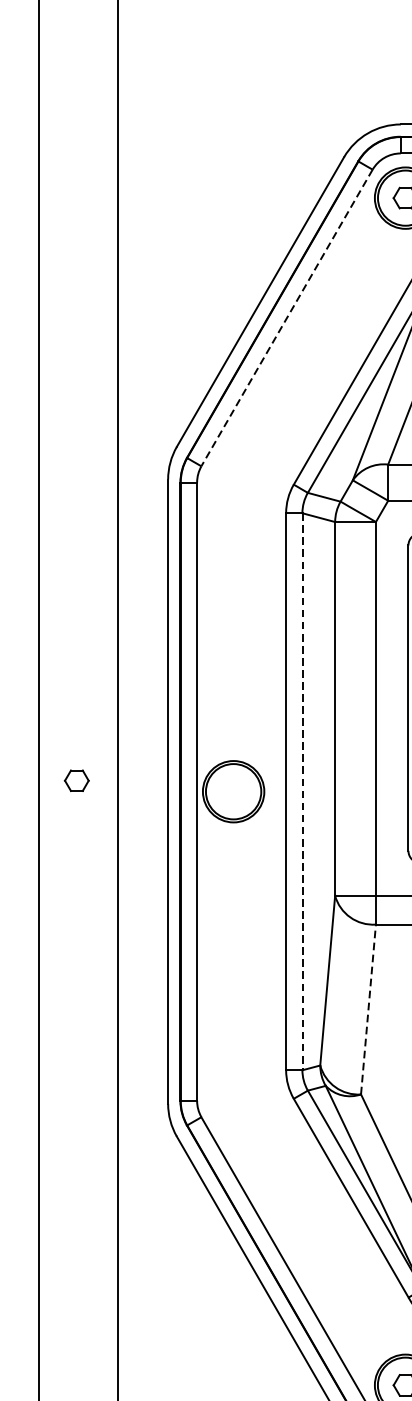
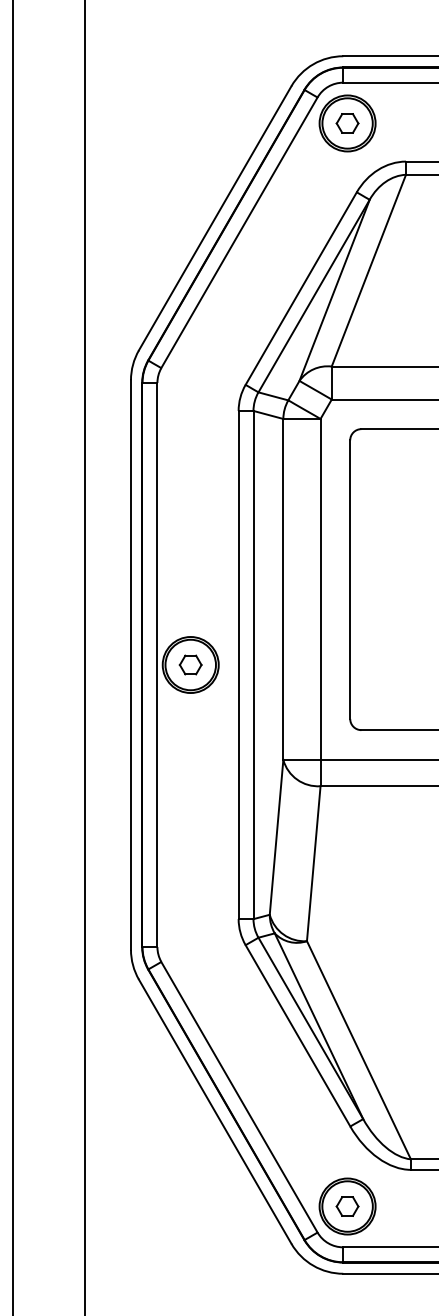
line: (287, 318) -> (239, 233), dashed -> solid
part: (76, 780) -> (190, 664), moved
line: (302, 792) -> (253, 665), dashed -> solid
line: (368, 1009) -> (313, 863), dashed -> solid

